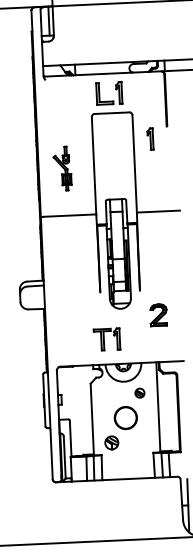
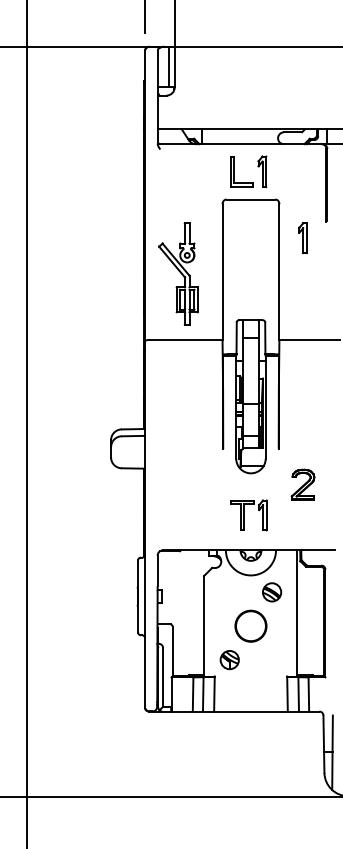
part: (62, 168) -> (178, 273), size x1.67
part: (106, 339) -> (248, 515), moved
part: (140, 393) -> (272, 592), size x1.43

